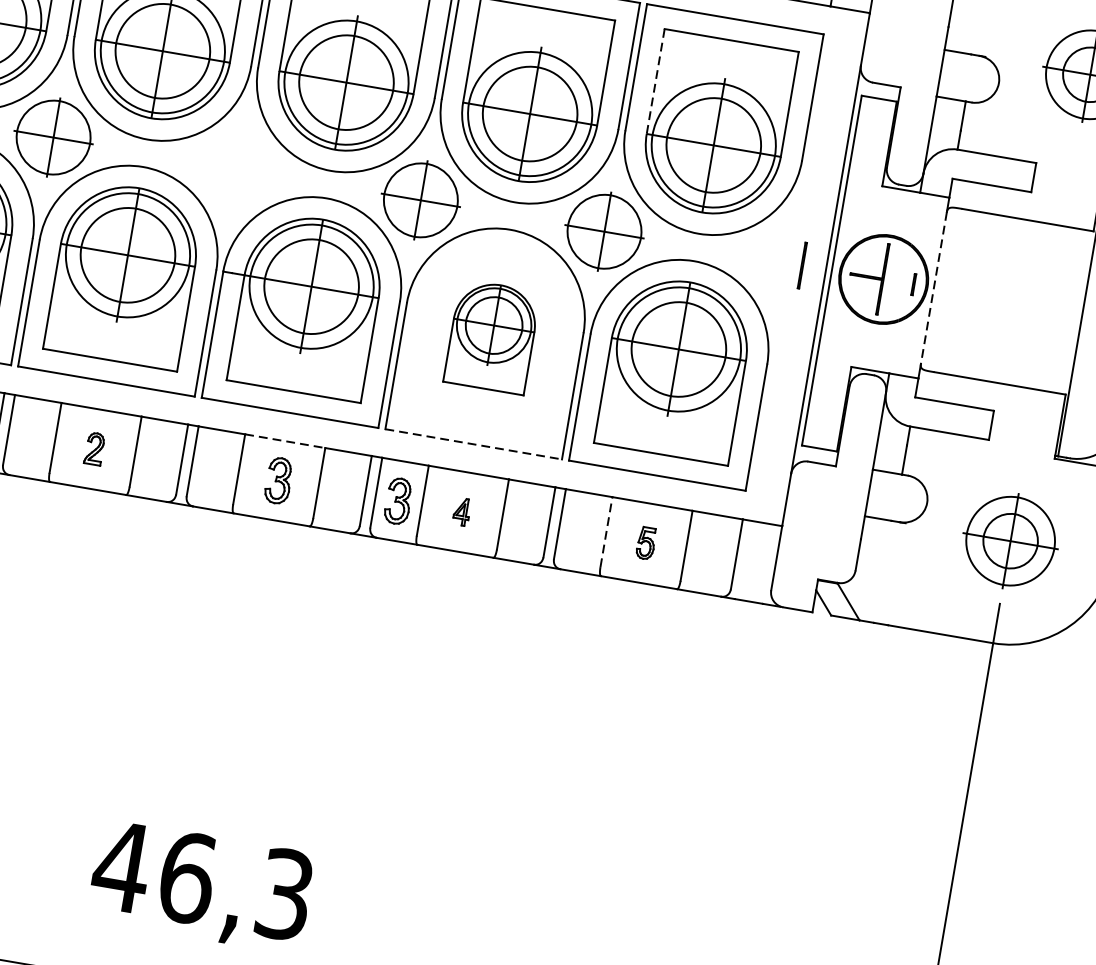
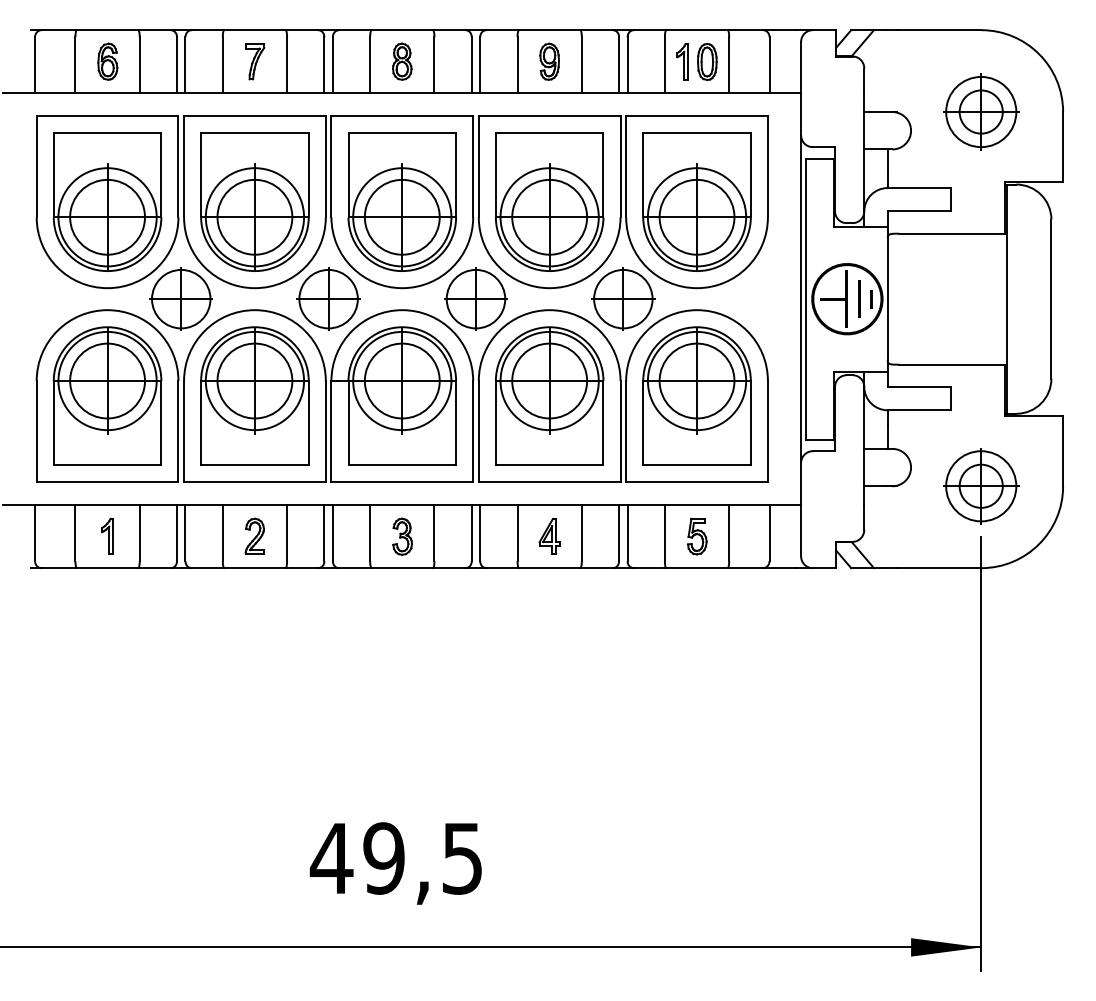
line: (655, 81) -> (643, 175), dashed -> solid
part: (237, 168) -> (328, 298), added
line: (802, 264) -> (859, 298), moved
line: (933, 288) -> (887, 299), dashed -> solid
part: (491, 336) -> (549, 395), size x1.67
line: (285, 441) -> (402, 505), dashed -> solid
line: (473, 444) -> (549, 482), dashed -> solid
part: (94, 447) -> (254, 535), size x1.43
part: (398, 500) -> (498, 536), removed
part: (461, 511) -> (549, 536), size x1.67
line: (606, 531) -> (664, 532), dashed -> solid
part: (646, 543) -> (697, 536), size x1.43
text: (235, 885) -> (422, 858), 46,3 -> 49,5

